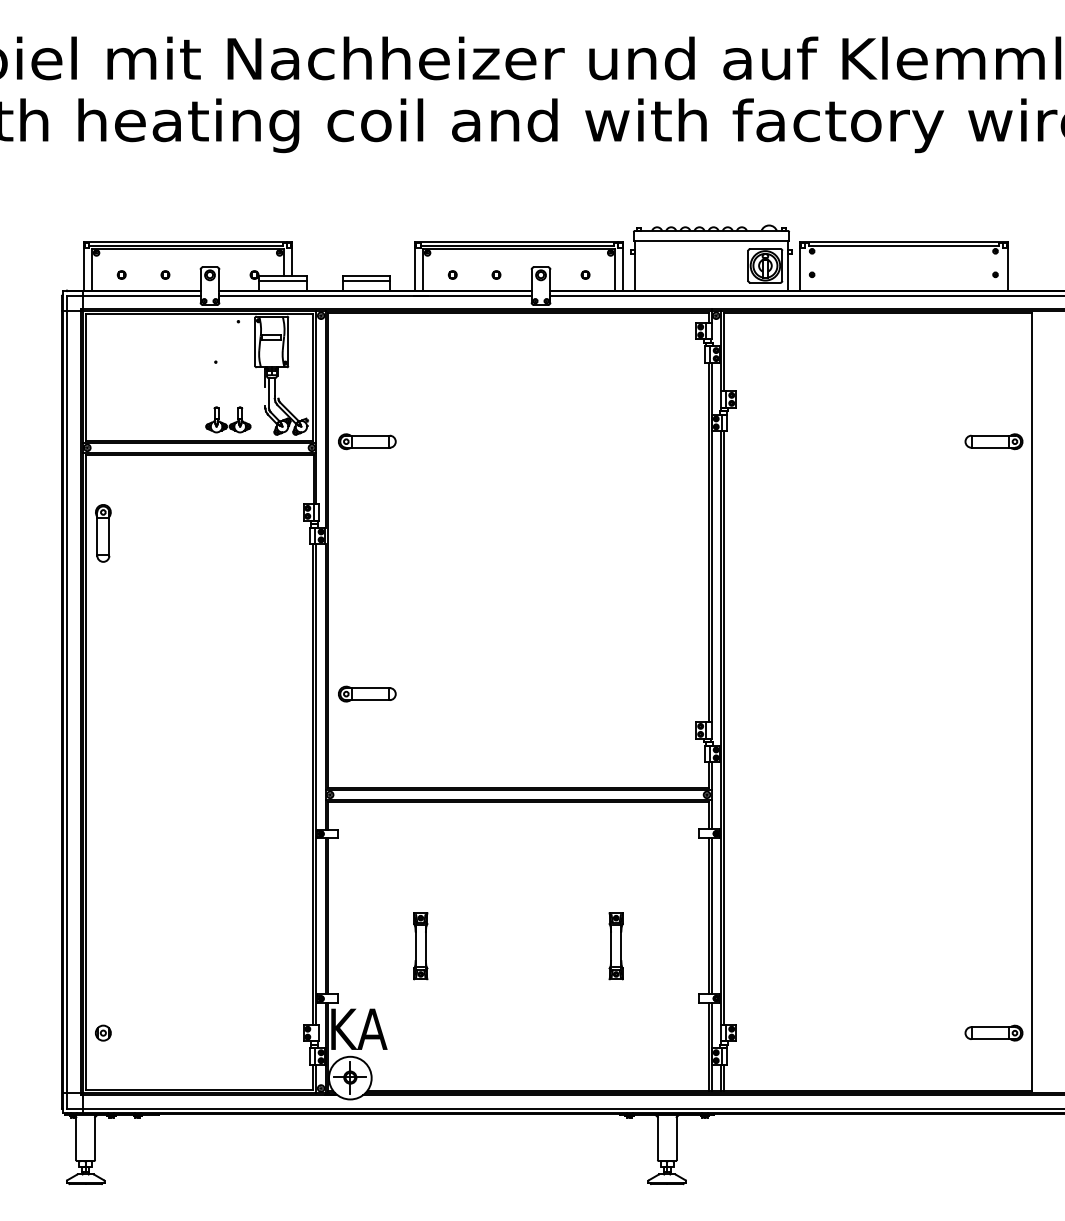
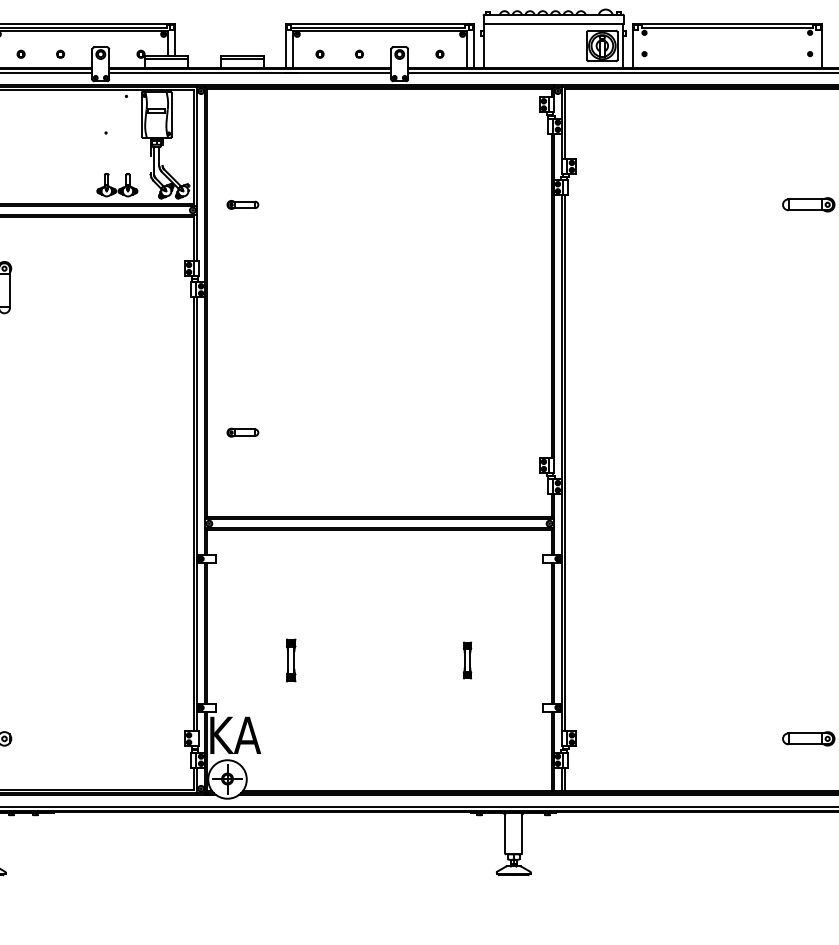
part: (367, 441) -> (243, 204), size x0.6
part: (367, 693) -> (243, 432), size x0.6
part: (420, 946) -> (290, 660), size x0.7
part: (615, 946) -> (466, 660), size x0.6

